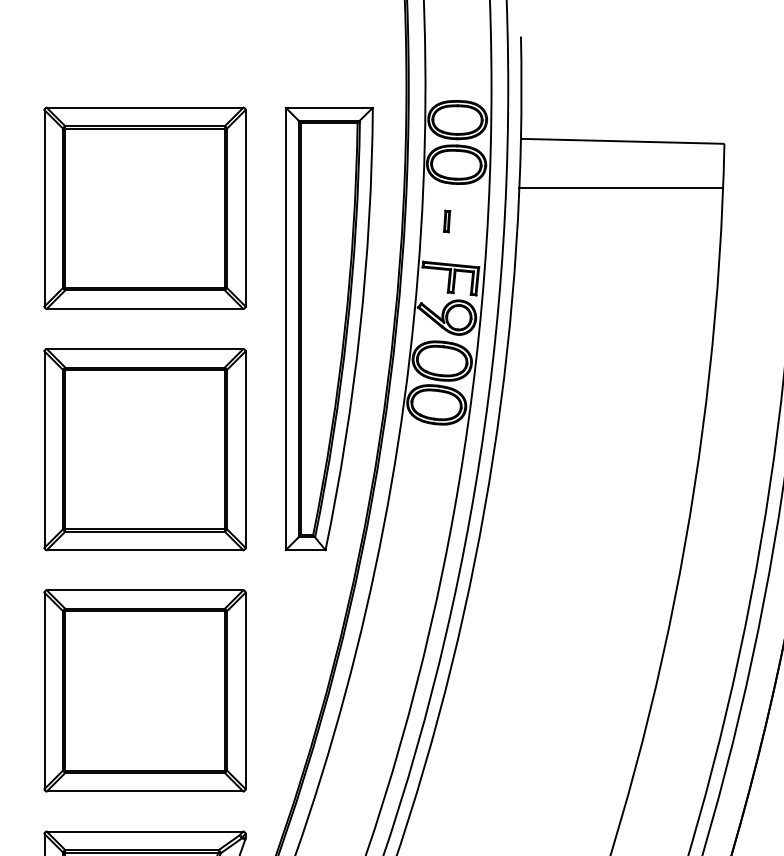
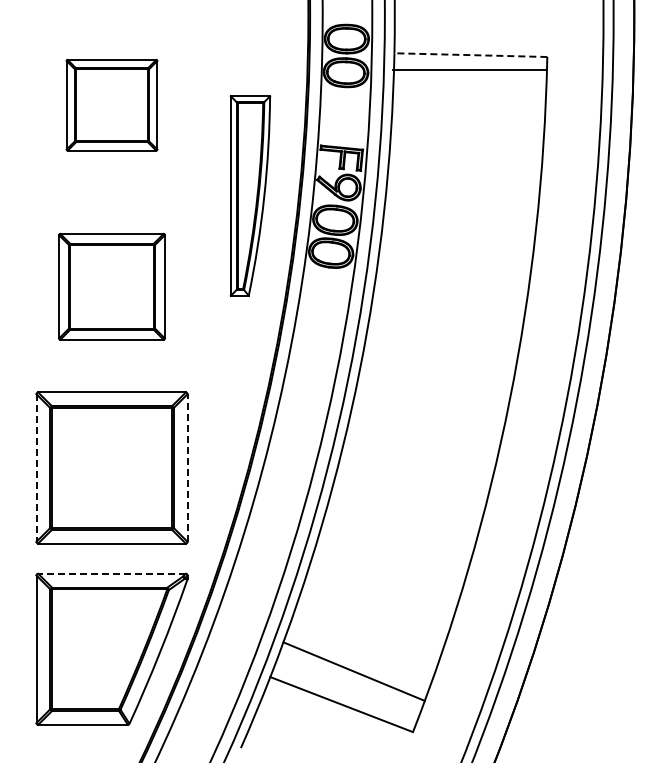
line: (622, 141) -> (470, 55), solid -> dashed
line: (620, 188) -> (469, 70), moved
part: (144, 207) -> (111, 104), size x0.6
part: (446, 221) -> (338, 115), removed
part: (329, 328) -> (250, 195), size x0.6
part: (144, 449) -> (111, 286), size x0.7
line: (44, 691) -> (36, 468), solid -> dashed
line: (245, 691) -> (187, 468), solid -> dashed
line: (145, 831) -> (112, 573), solid -> dashed

